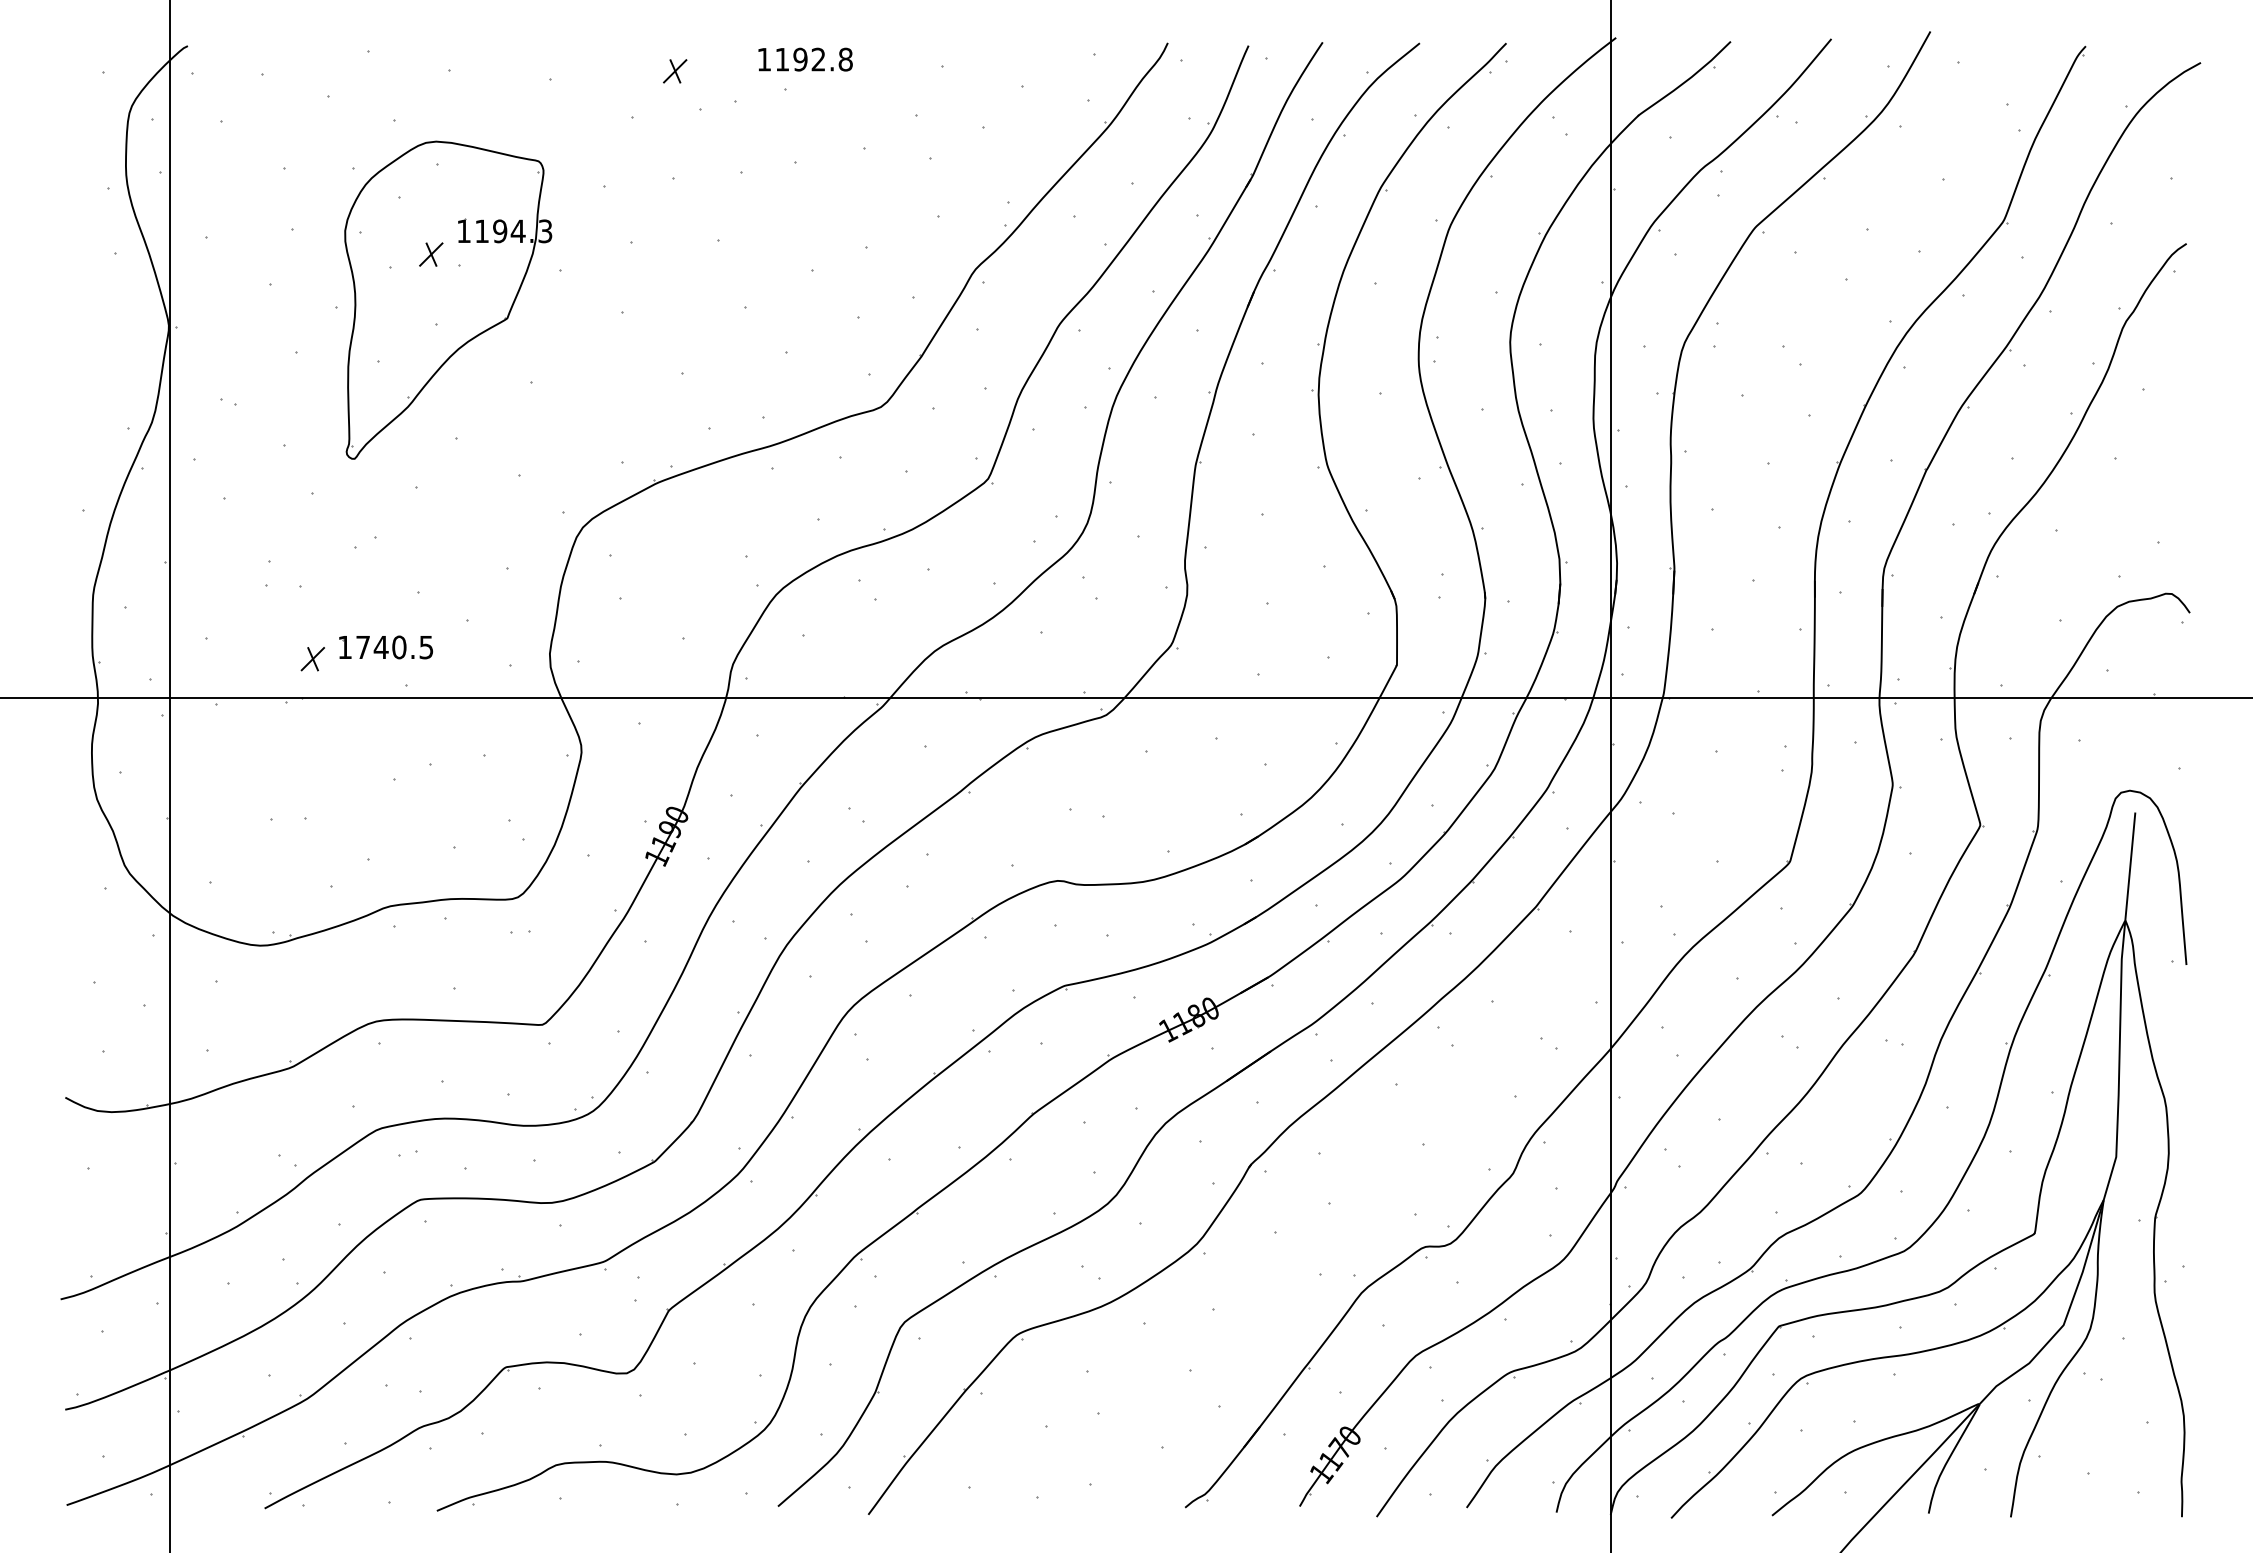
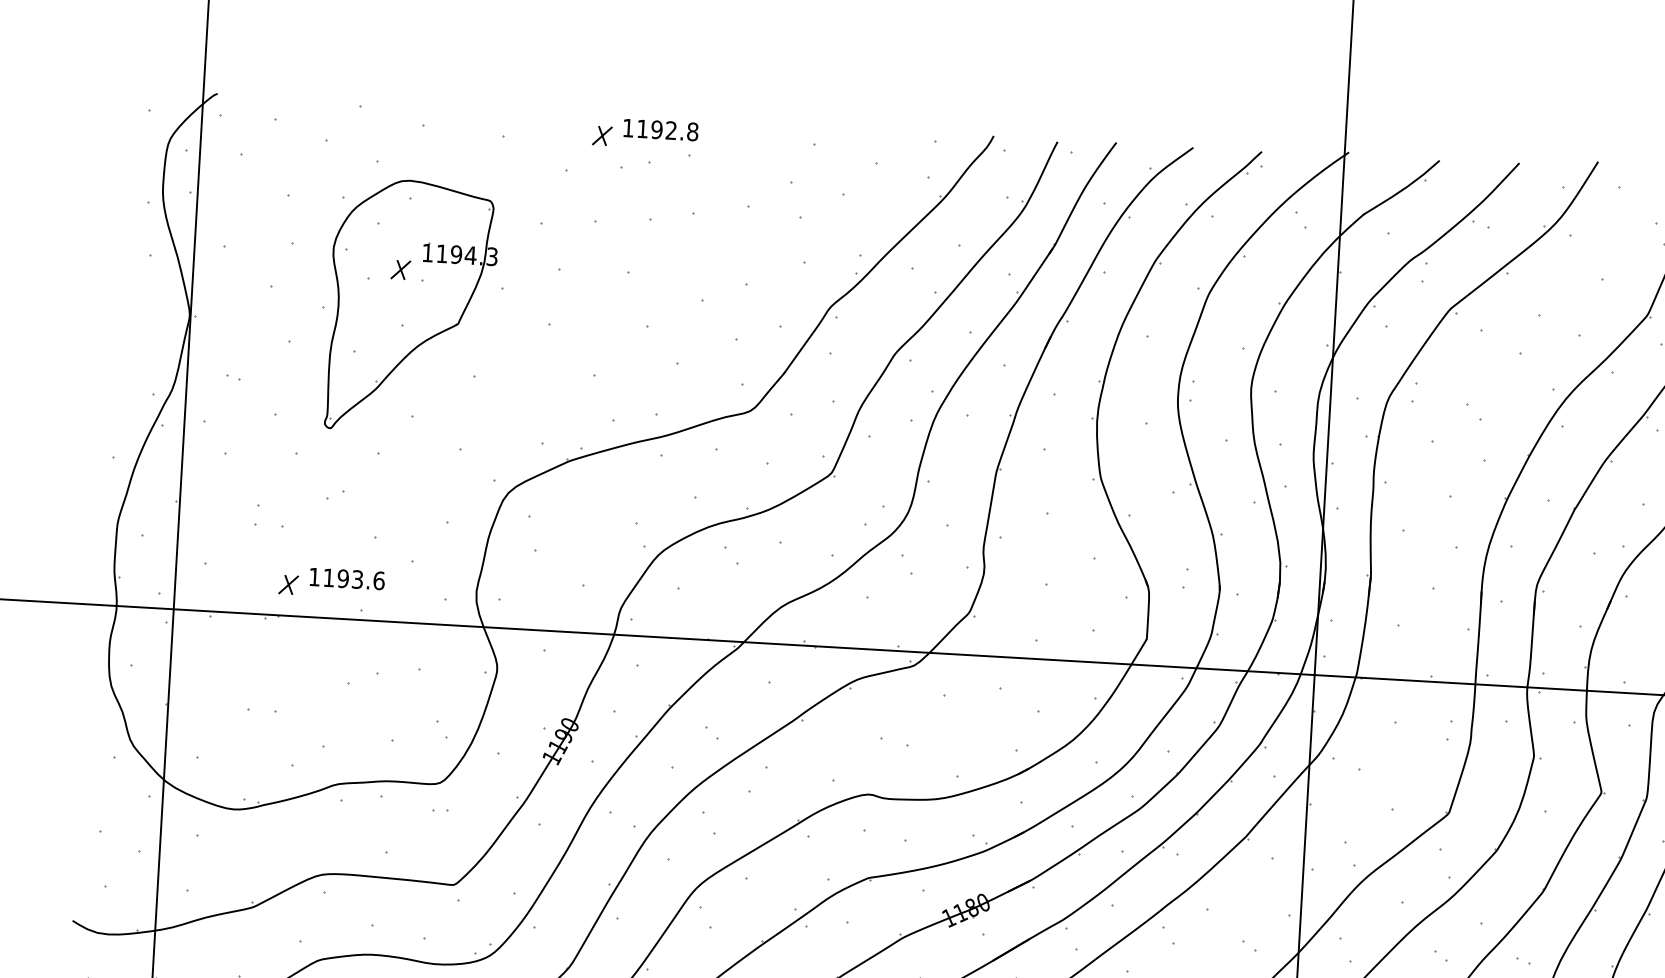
text: (805, 59) -> (660, 129), moved
text: (394, 647) -> (353, 579), 1740.5 -> 1193.6

